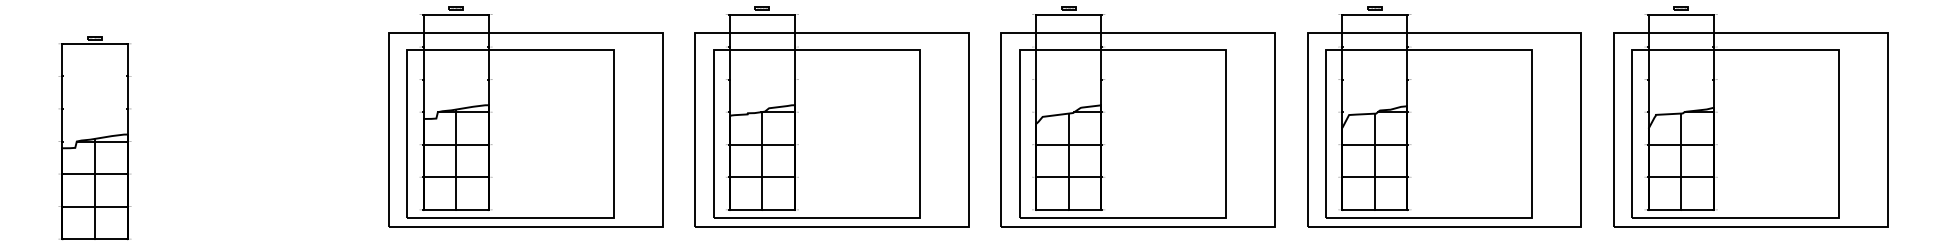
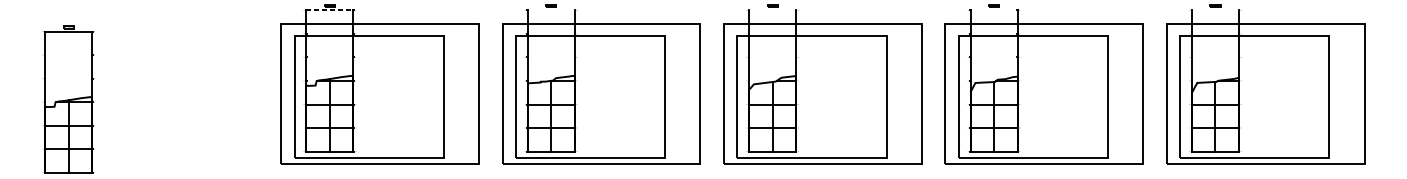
line: (456, 14) -> (330, 10), solid -> dashed
line: (761, 14) -> (550, 10), removed
line: (1068, 14) -> (772, 10), removed
line: (1374, 14) -> (993, 10), removed
line: (1680, 14) -> (1214, 10), removed

